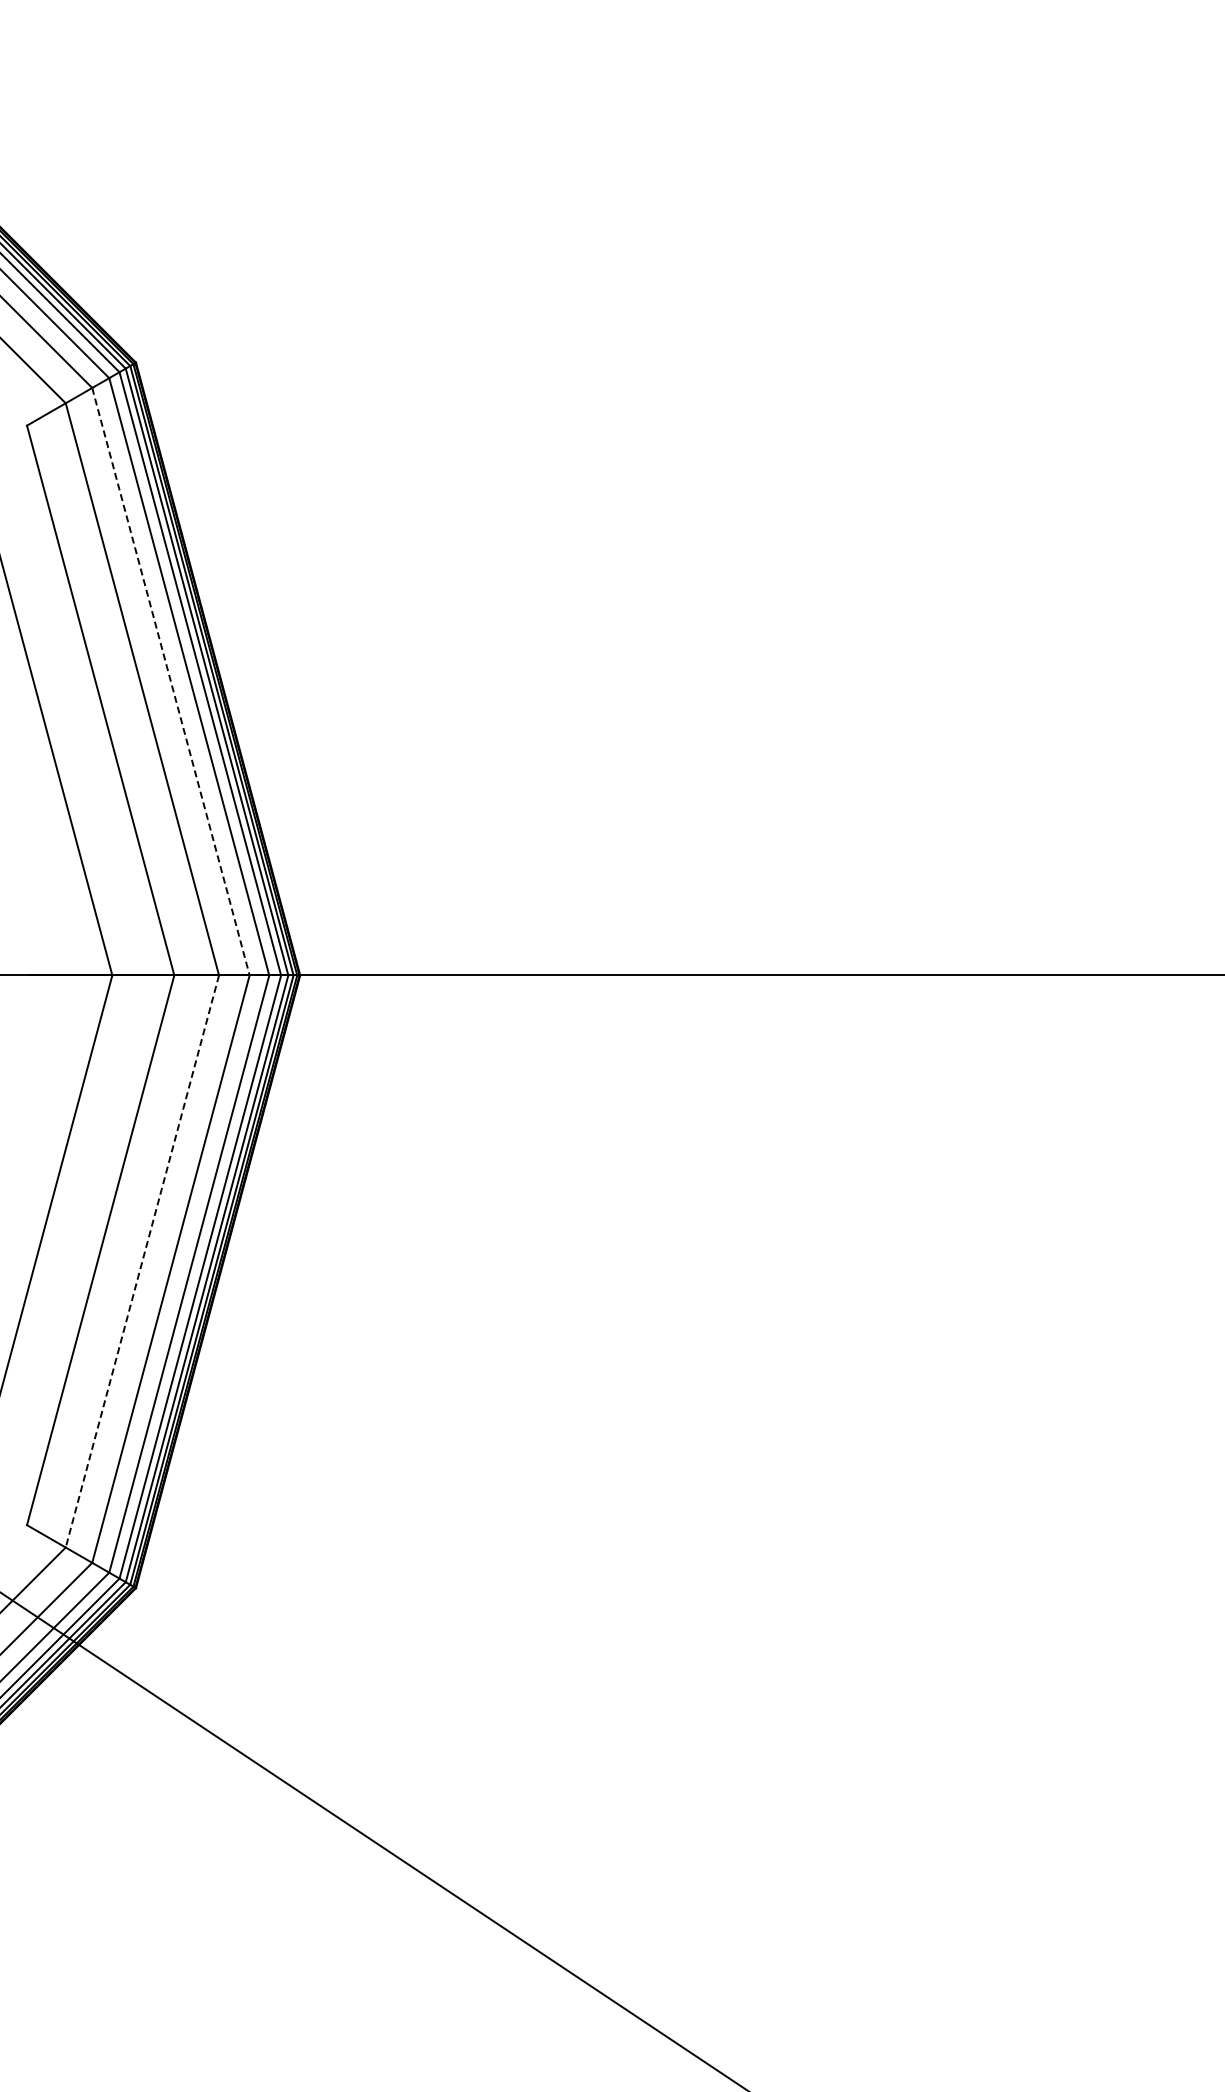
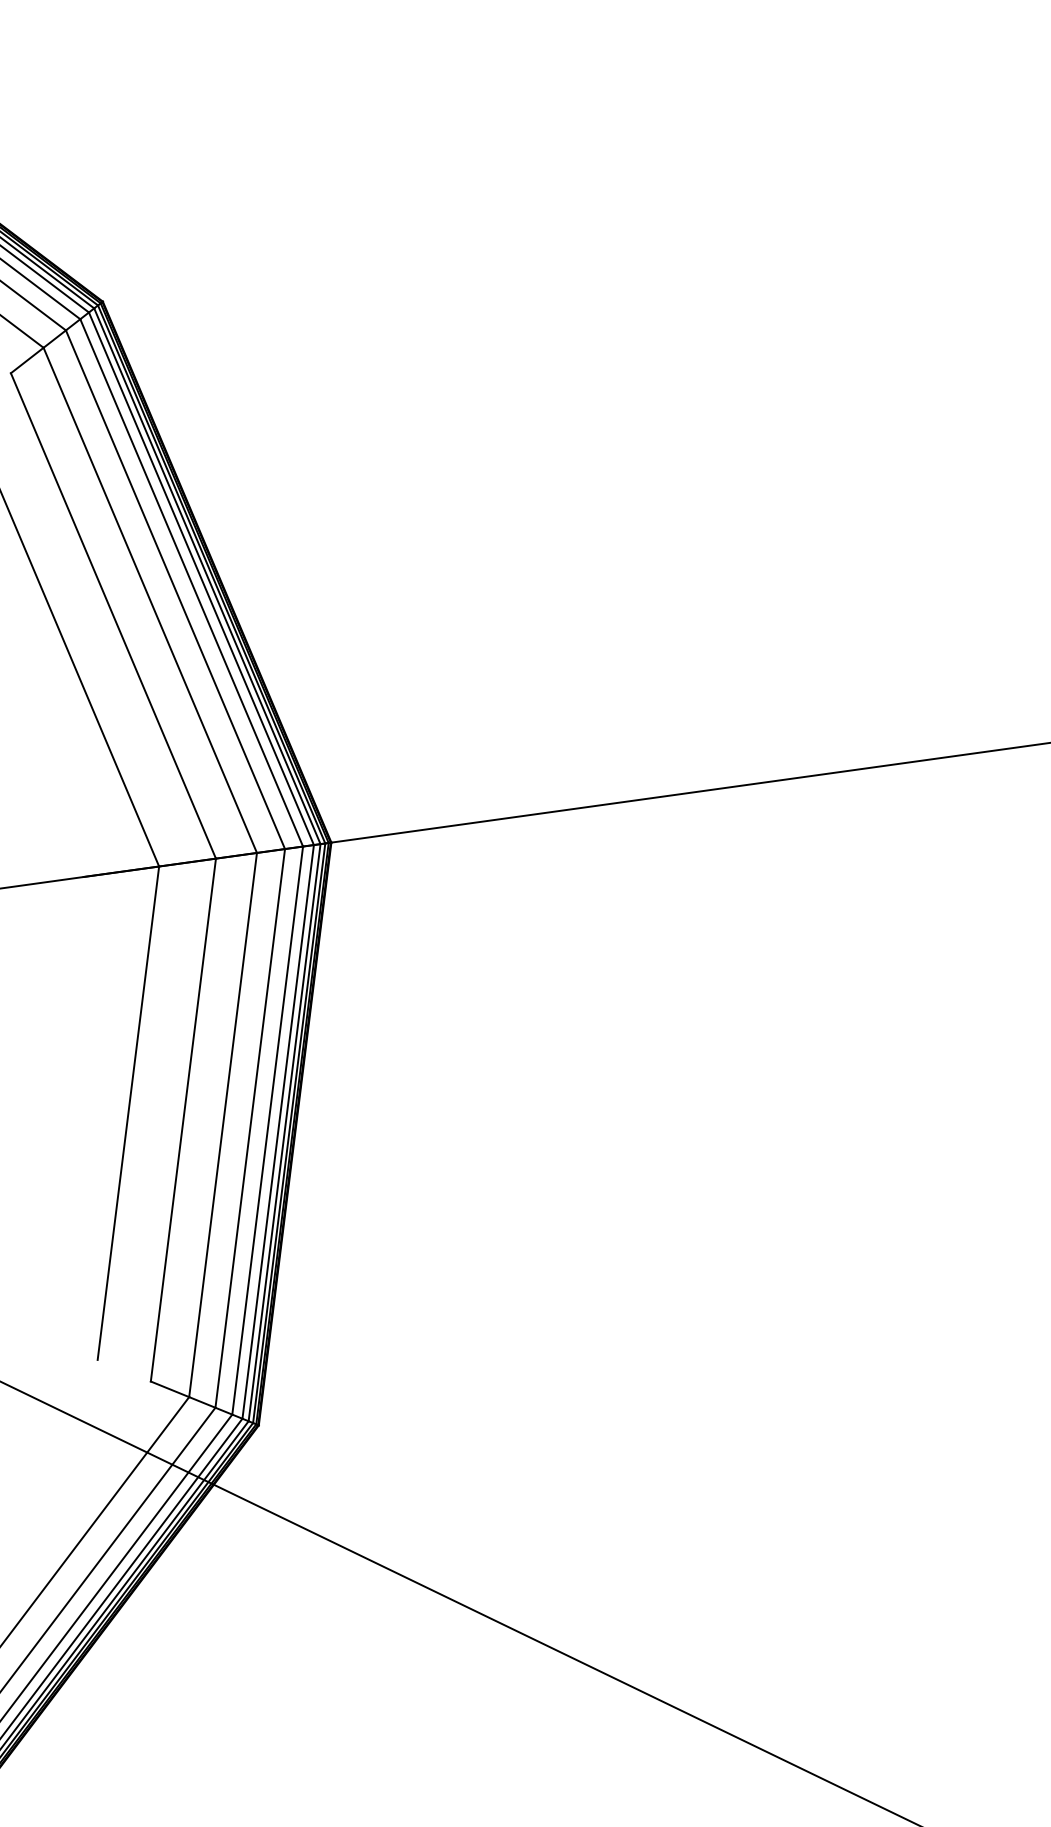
line: (171, 682) -> (176, 590), dashed -> solid
line: (142, 1261) -> (223, 1125), dashed -> solid

